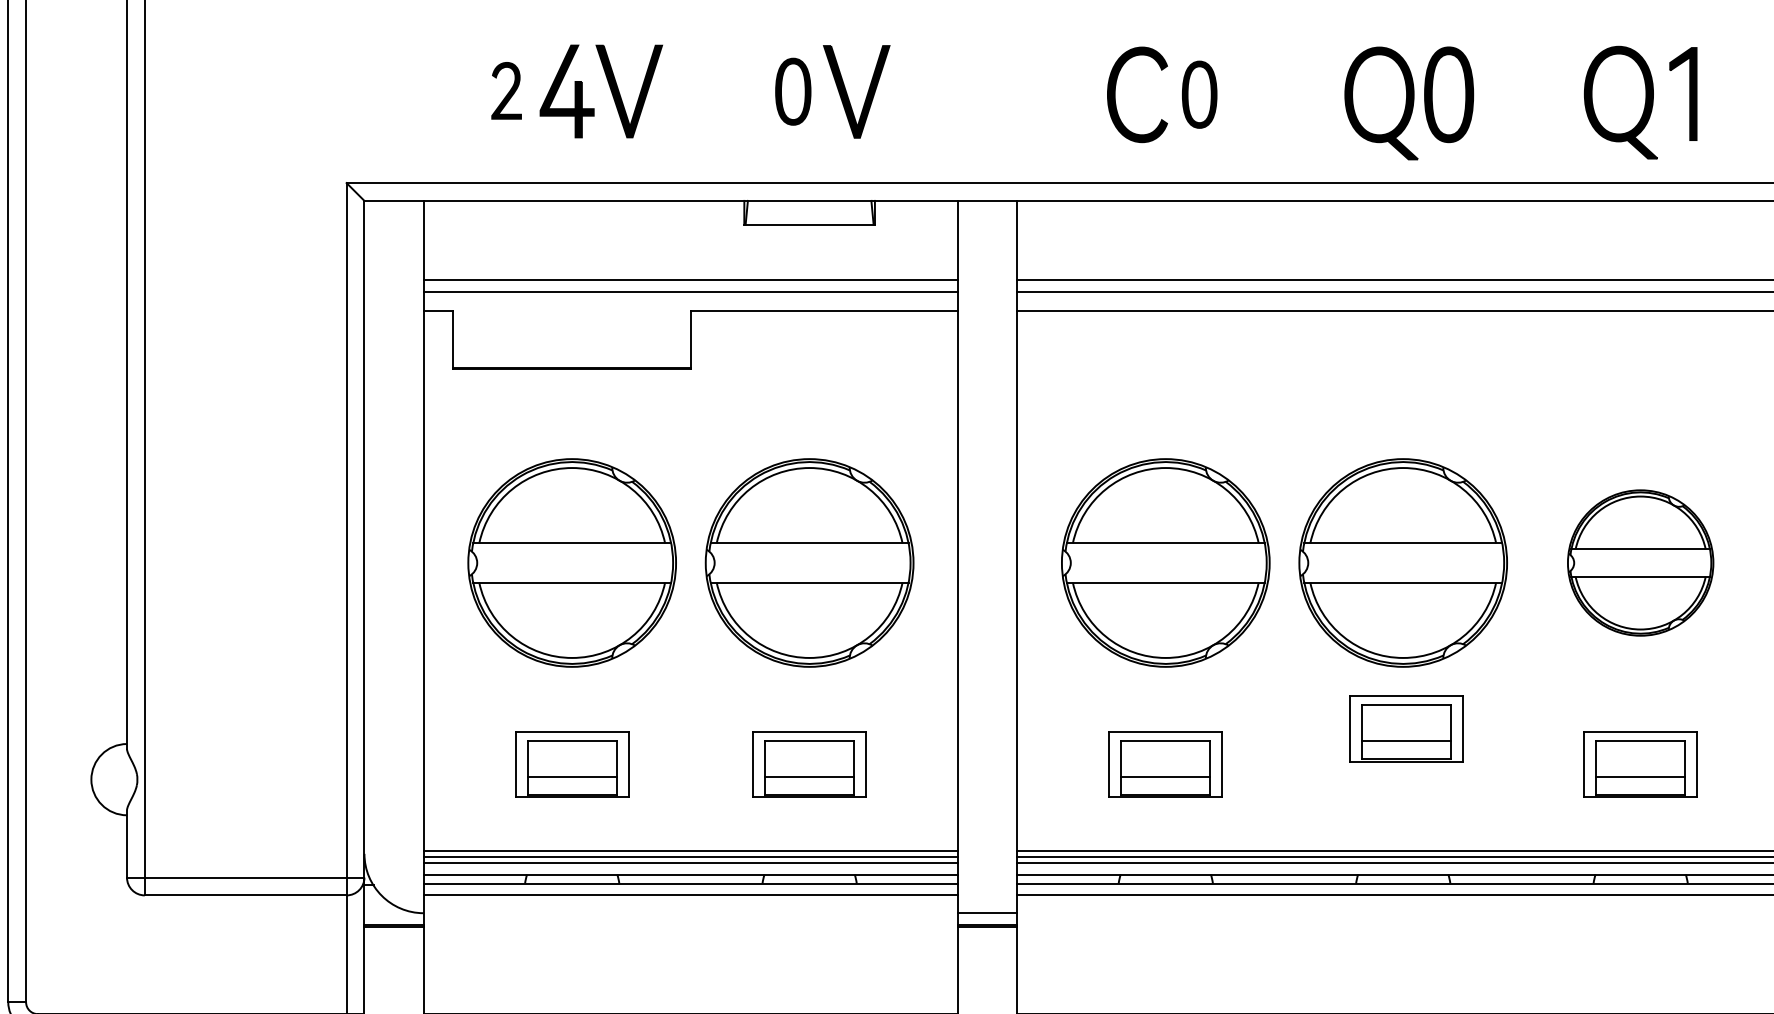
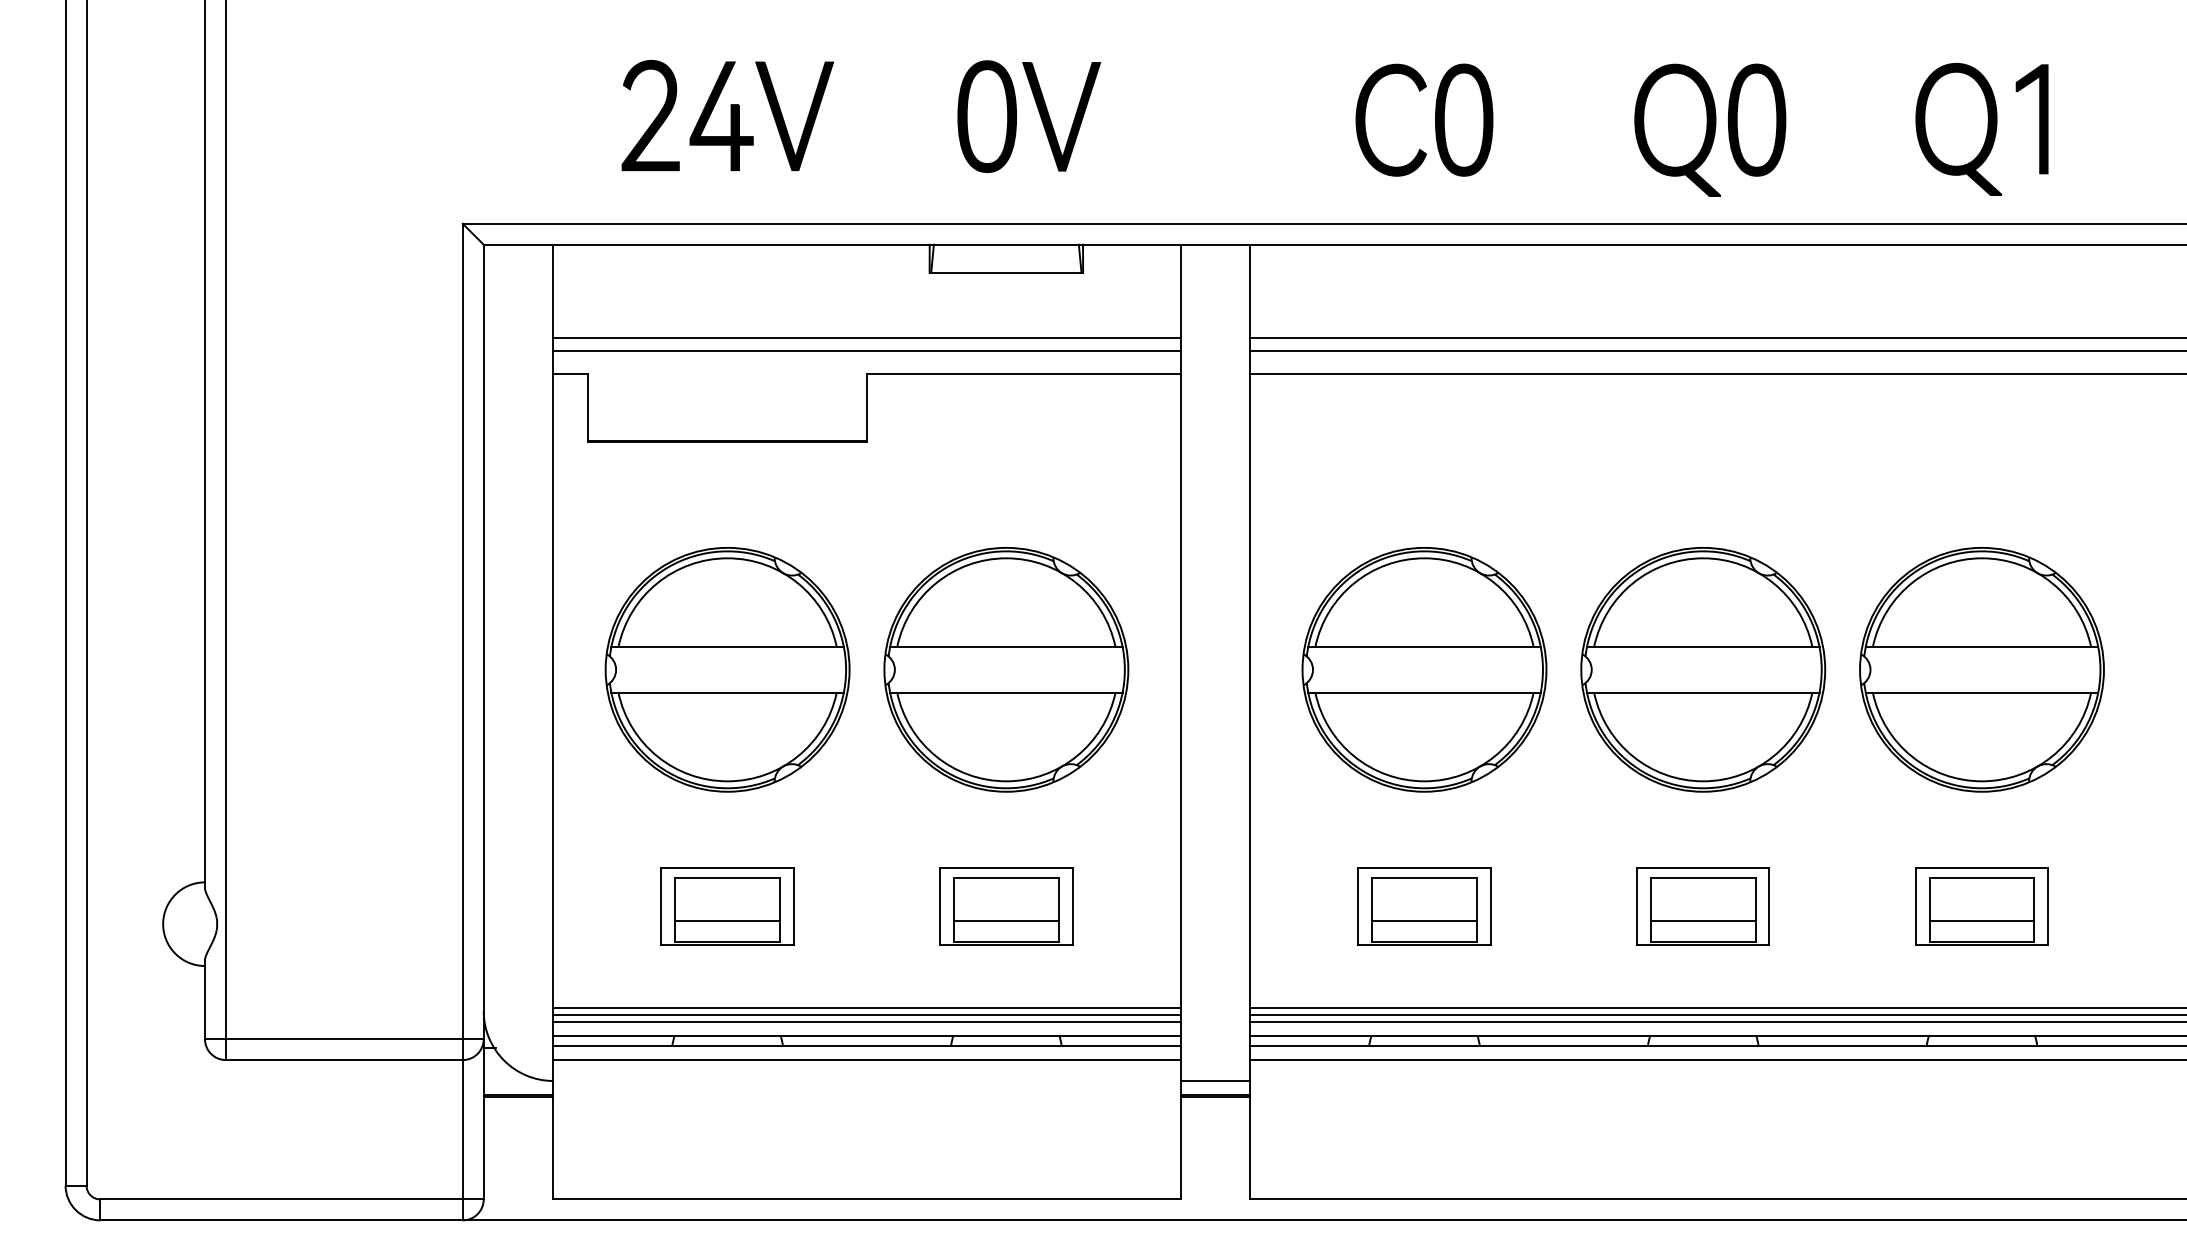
part: (506, 90) -> (650, 115), size x1.67
part: (792, 91) -> (986, 116), size x1.43
part: (1199, 94) -> (1464, 119), size x1.43
part: (1640, 562) -> (1981, 669), size x1.43
part: (1406, 728) -> (1702, 906), moved

